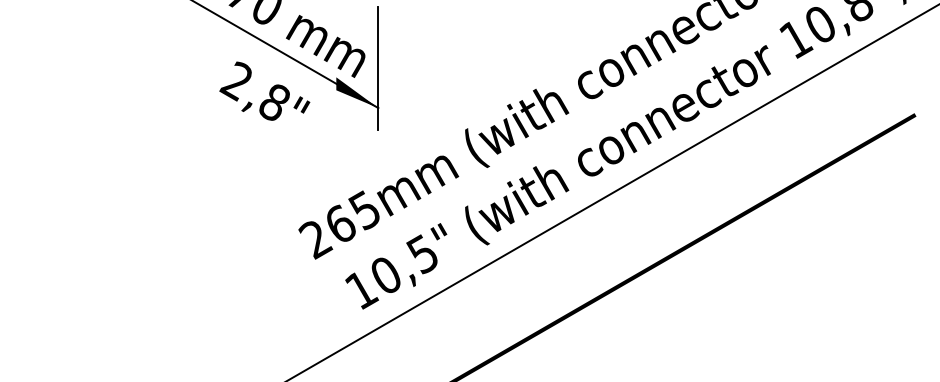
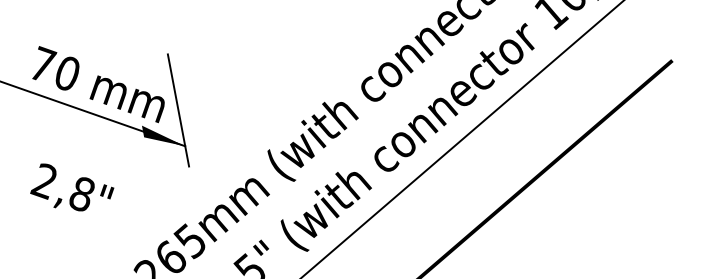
text: (264, 90) -> (70, 185), moved

